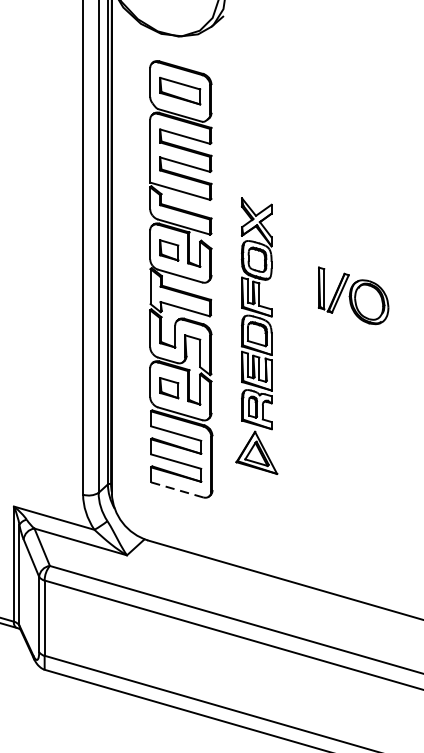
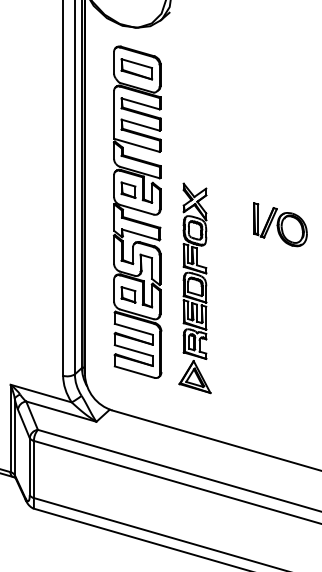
part: (353, 295) -> (280, 224), moved
part: (256, 336) -> (194, 288), moved
line: (177, 490) -> (134, 372), dashed -> solid

